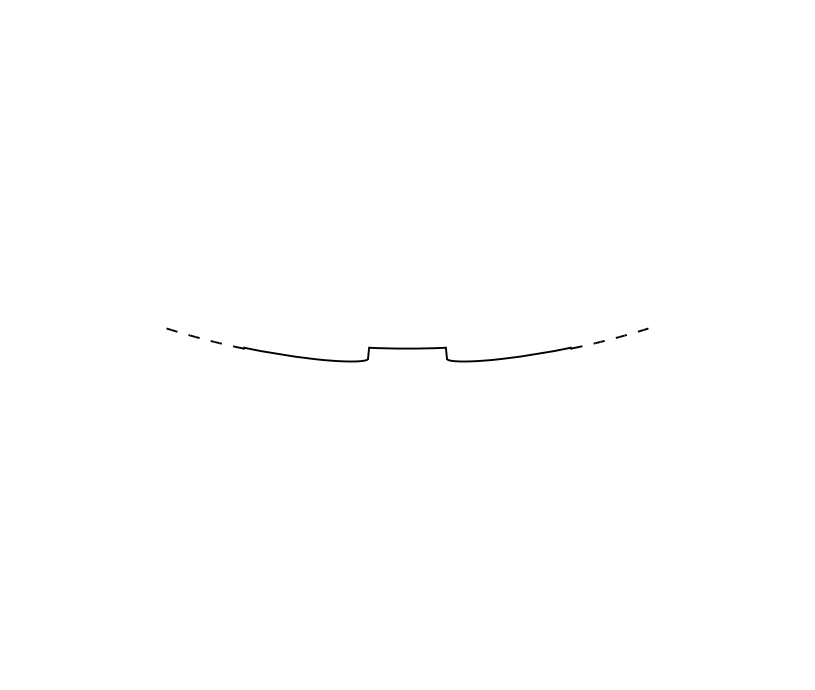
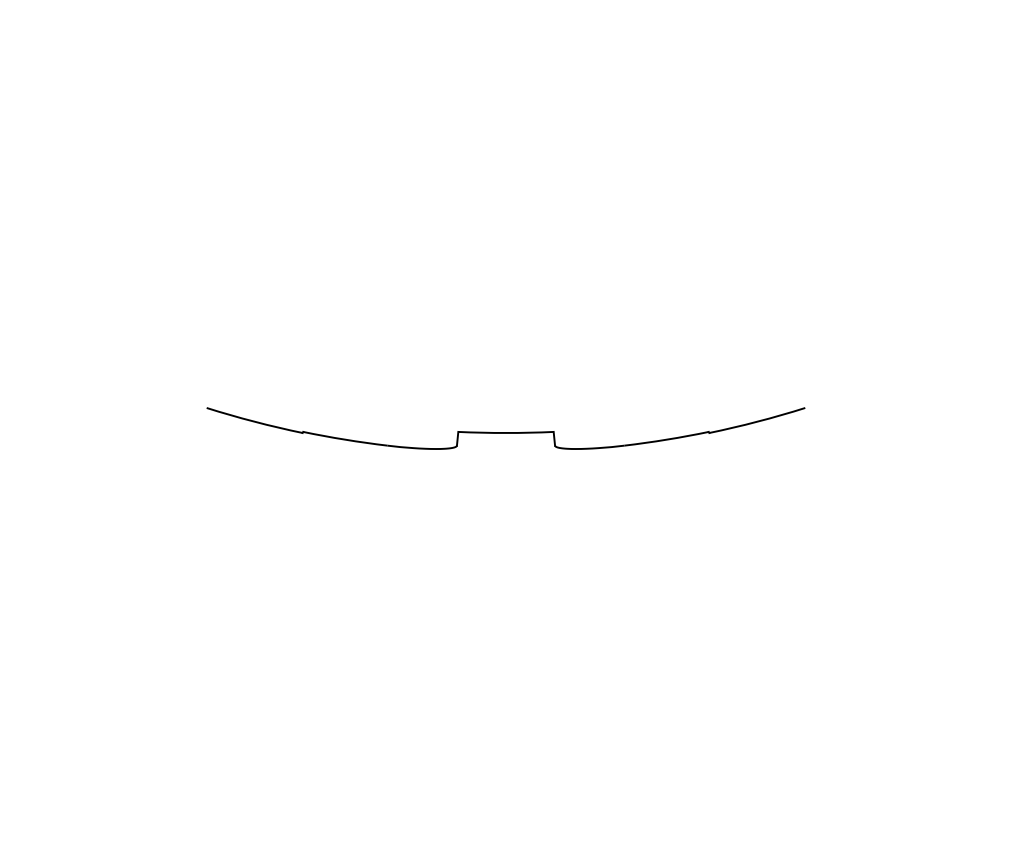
arc: (205, 339) -> (254, 421), dashed -> solid
arc: (609, 339) -> (757, 421), dashed -> solid

